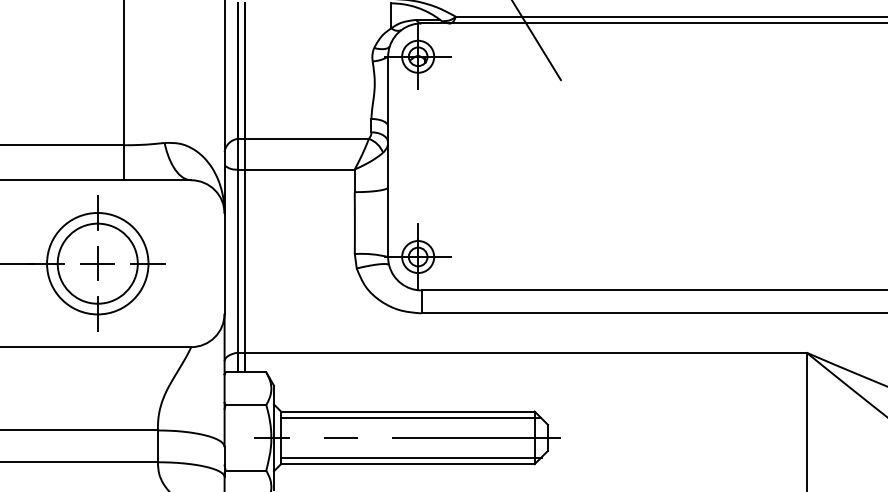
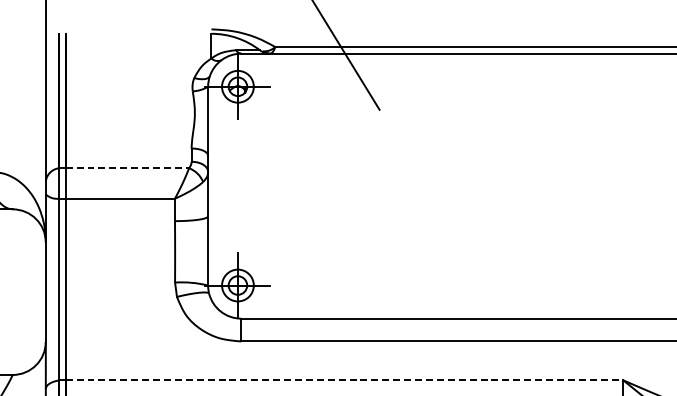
line: (307, 138) -> (128, 167), solid -> dashed
line: (525, 352) -> (344, 380), solid -> dashed

